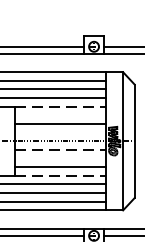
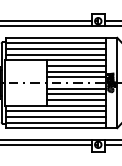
line: (60, 106) -> (76, 60), dashed -> solid
line: (60, 116) -> (76, 66), added
line: (60, 132) -> (76, 77), added
line: (60, 149) -> (76, 88), dashed -> solid
line: (60, 158) -> (76, 94), added
line: (60, 175) -> (76, 105), dashed -> solid

